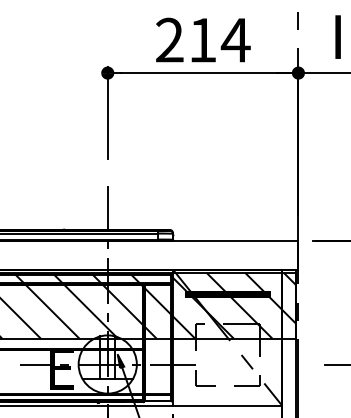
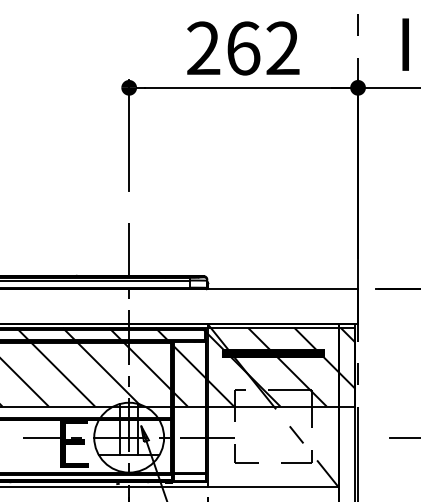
text: (219, 40) -> (263, 48), 214 -> 262

